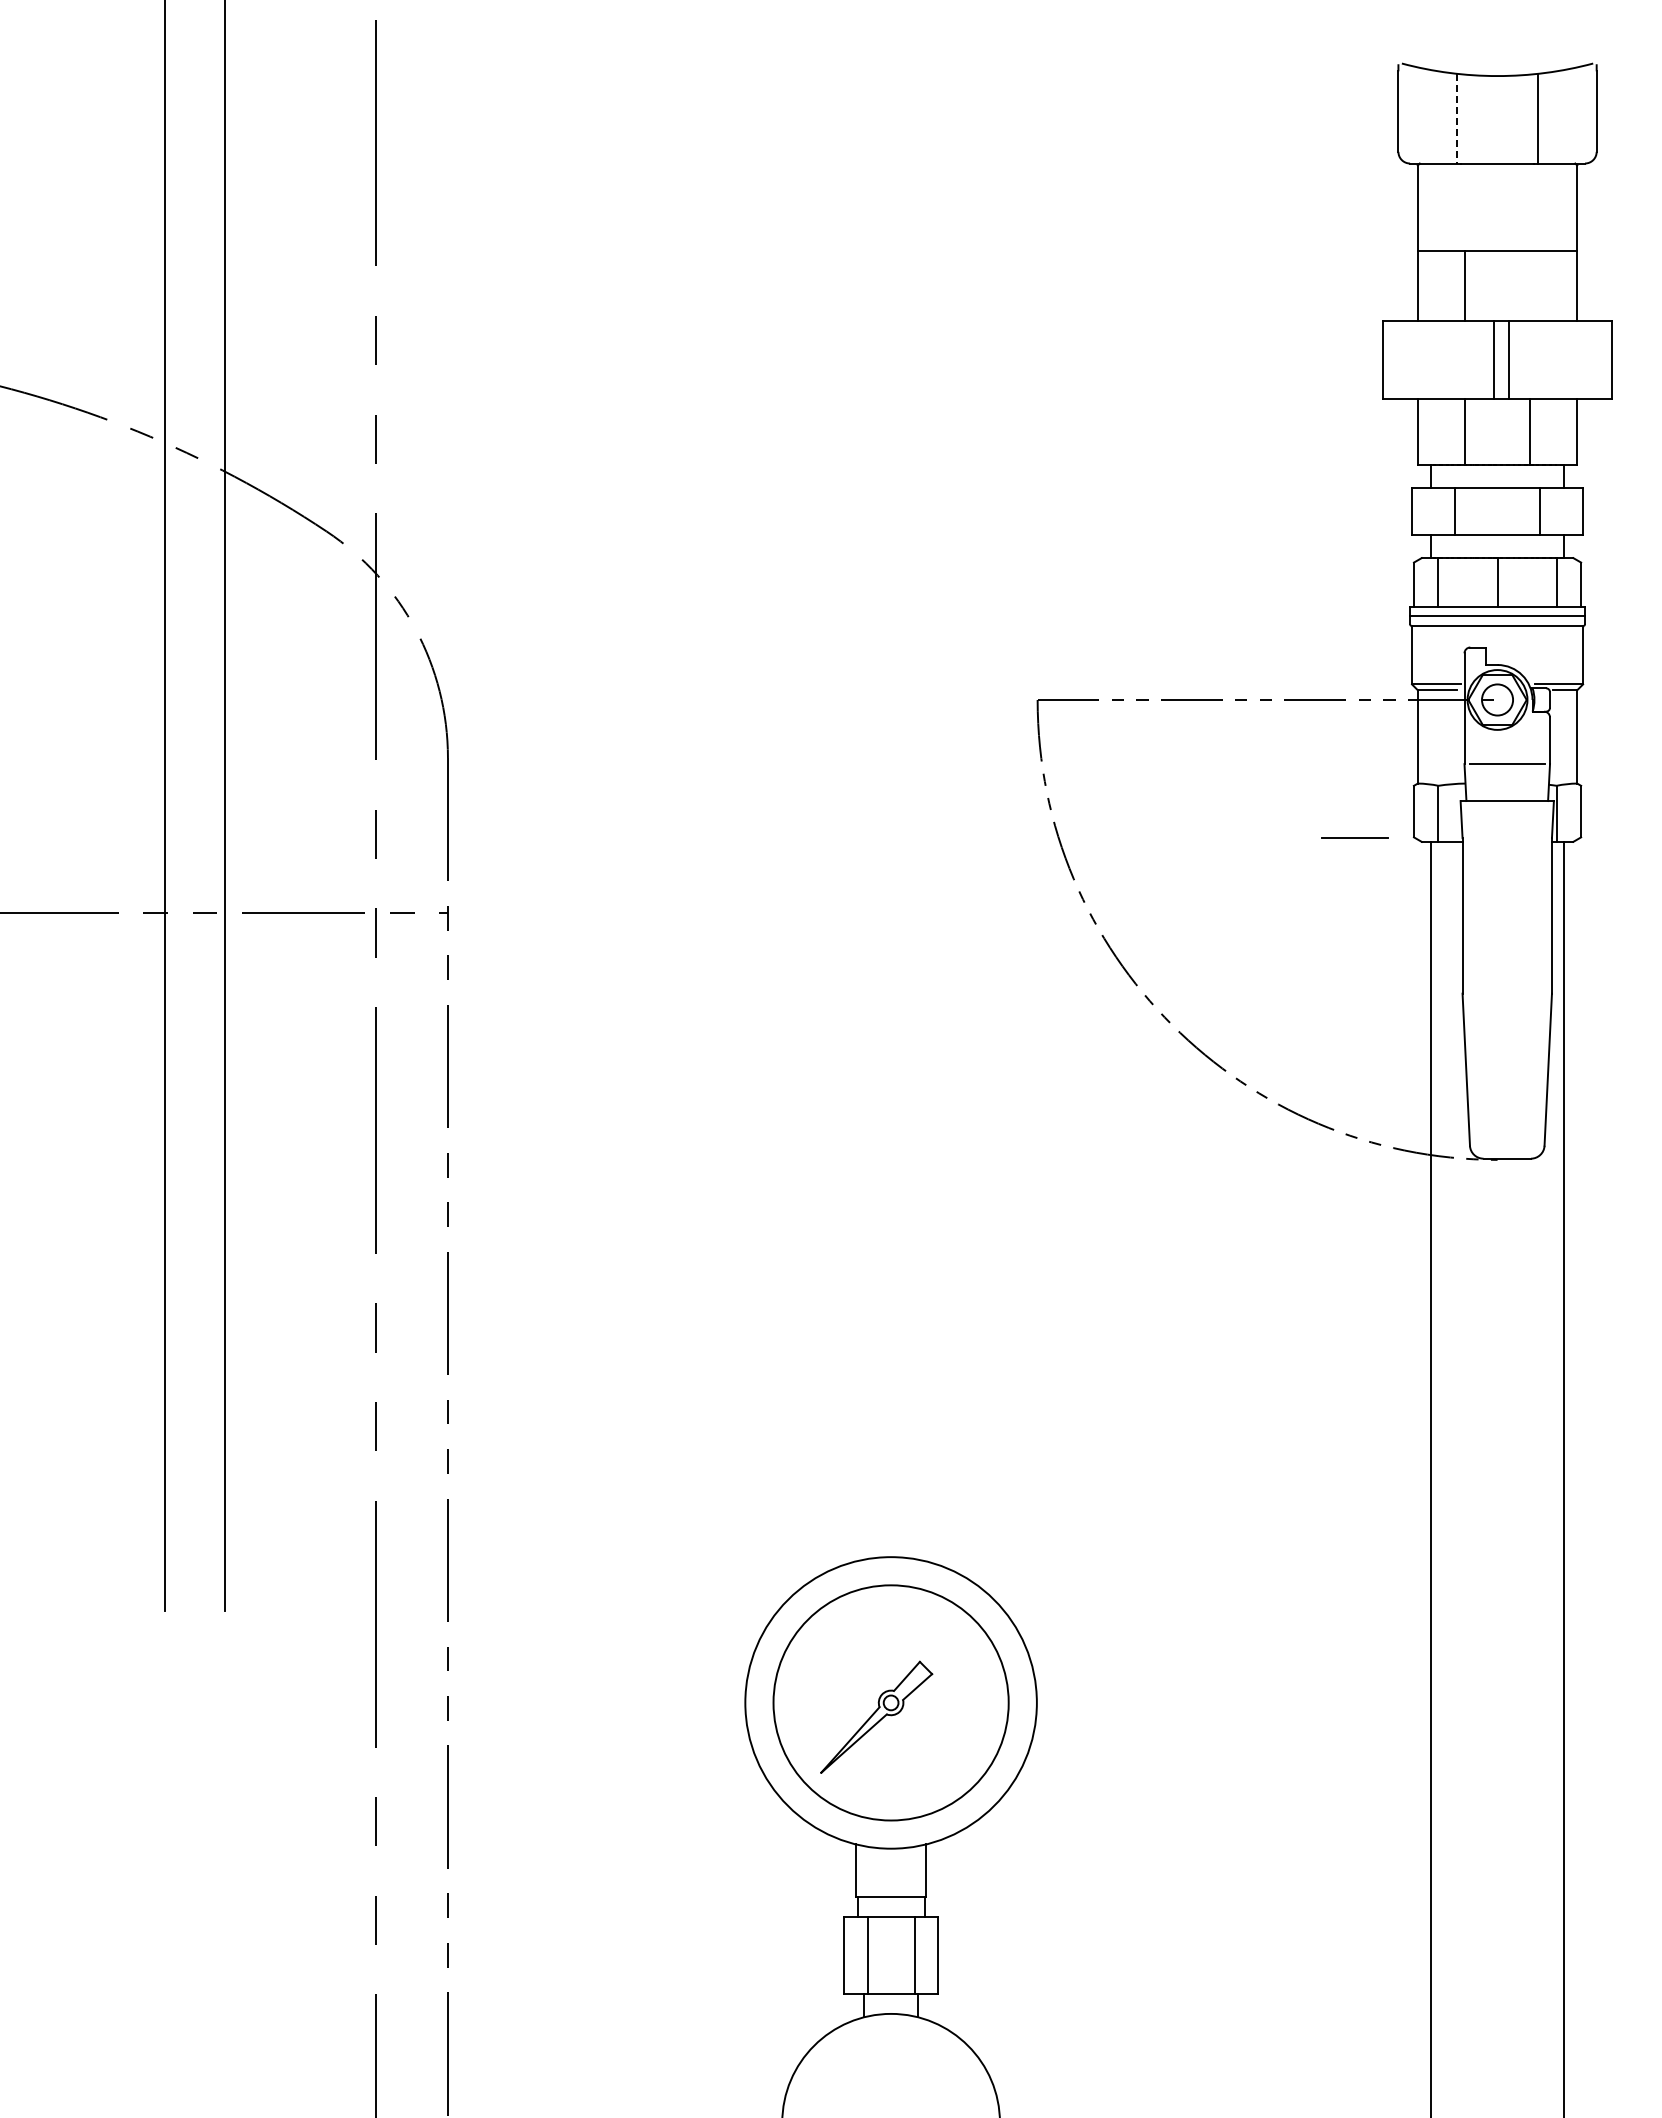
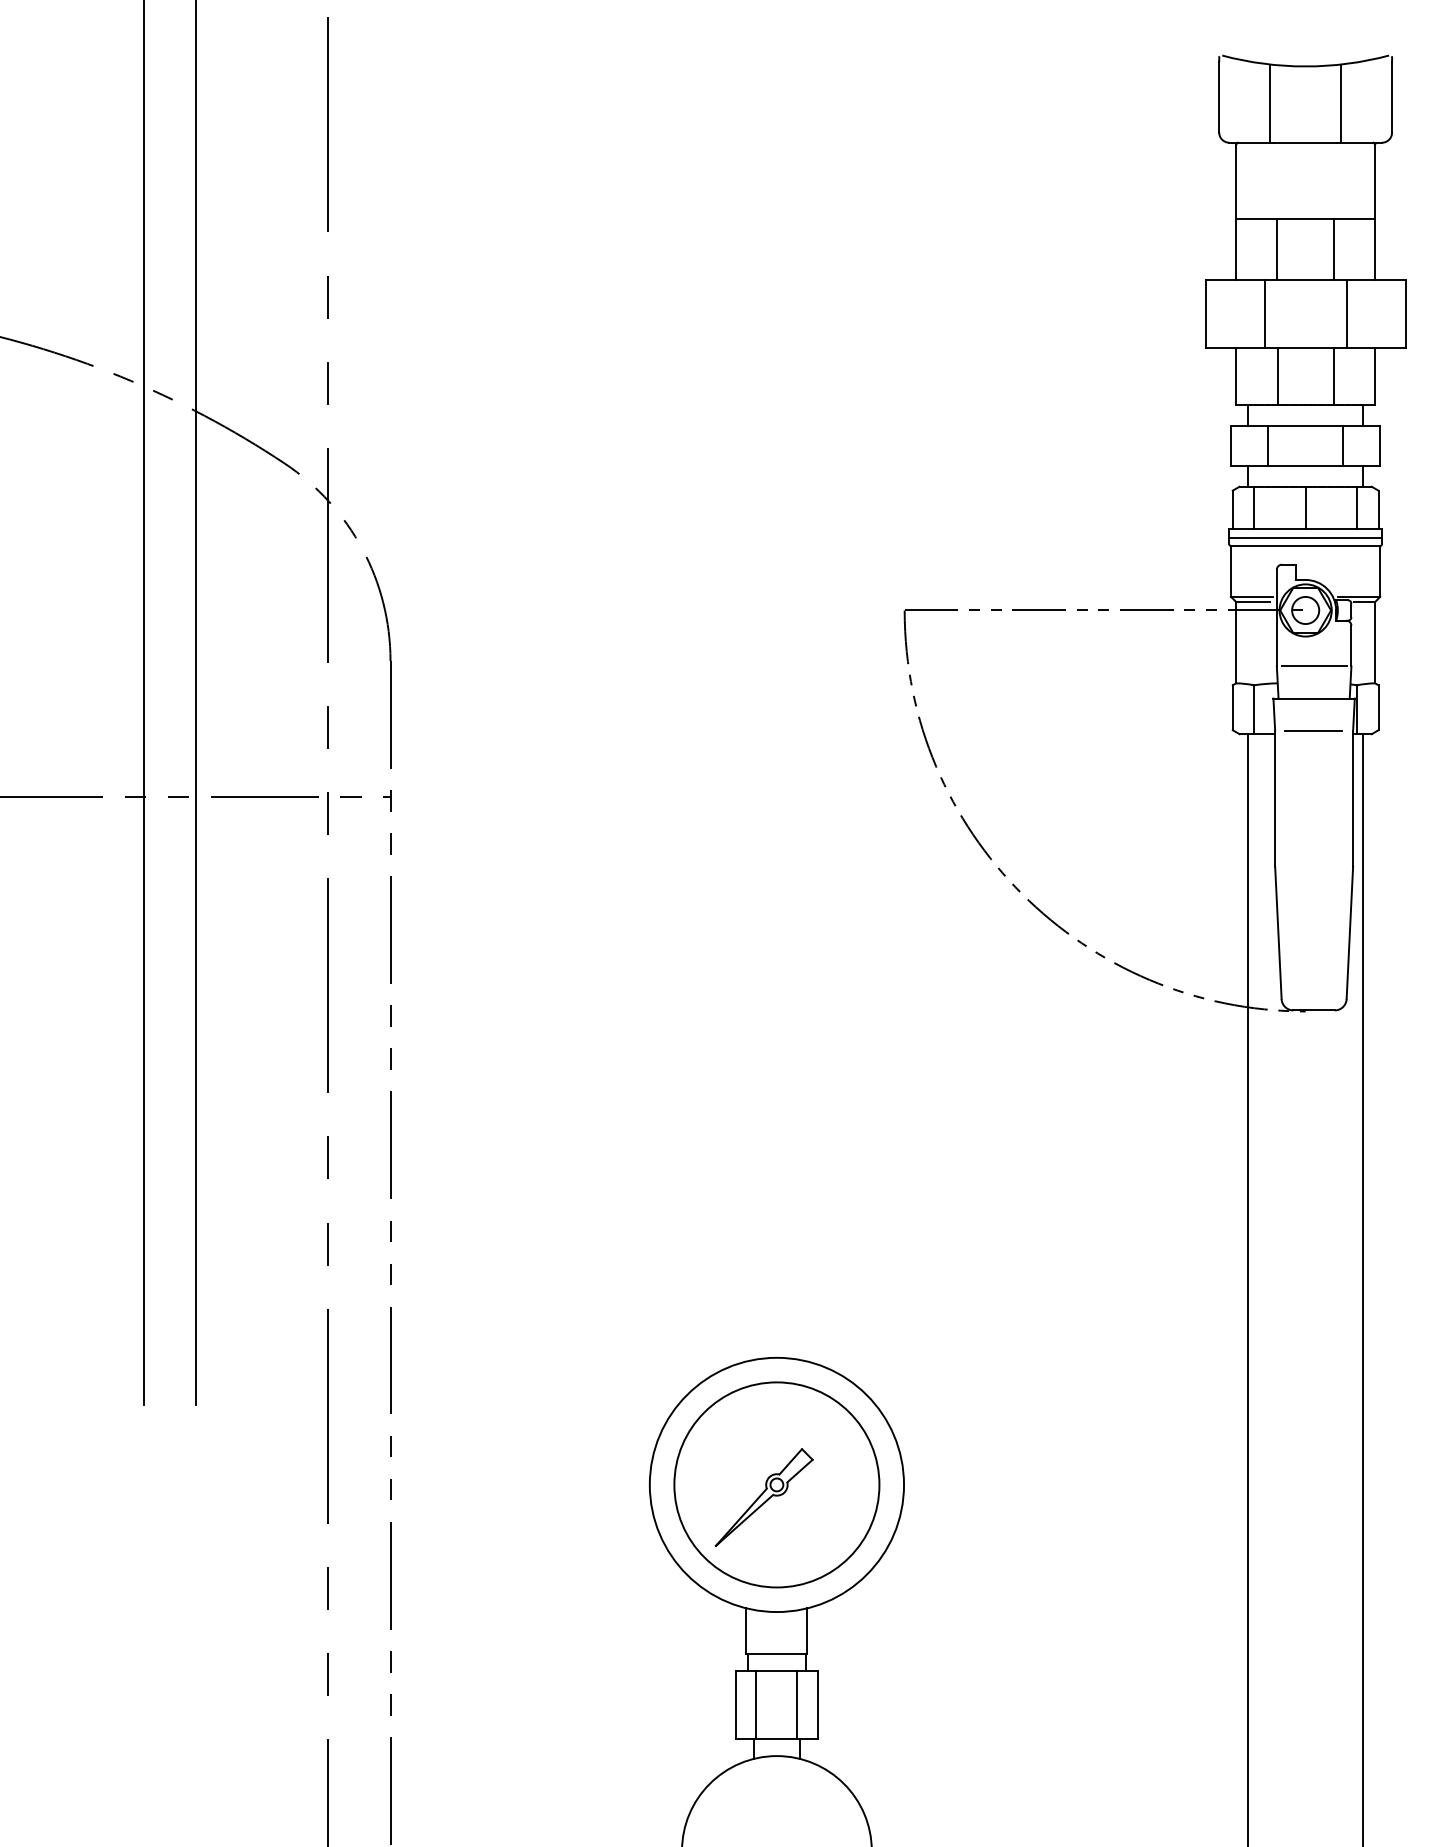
line: (1457, 118) -> (1270, 103), dashed -> solid
line: (1530, 285) -> (1334, 249), added
line: (1493, 359) -> (1346, 313), moved
line: (1509, 359) -> (1264, 313), moved
line: (1354, 837) -> (1313, 730), moved

